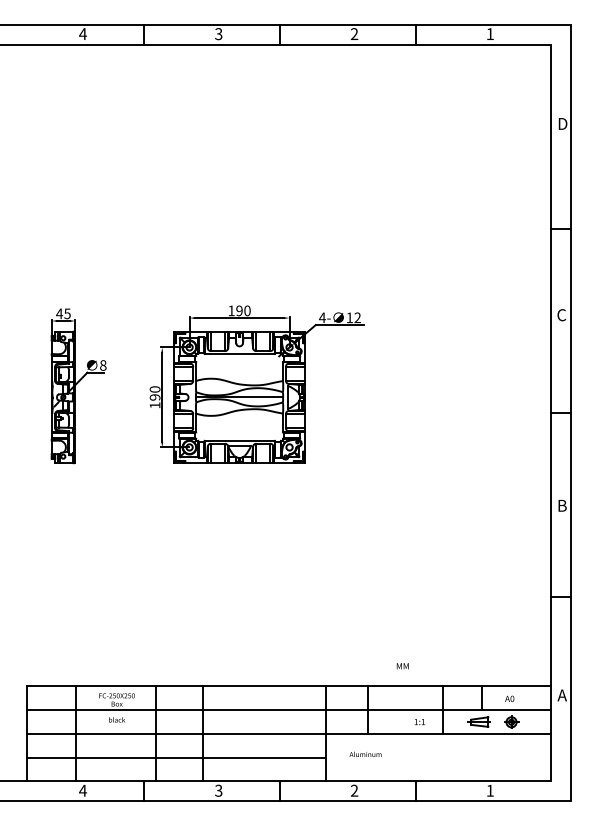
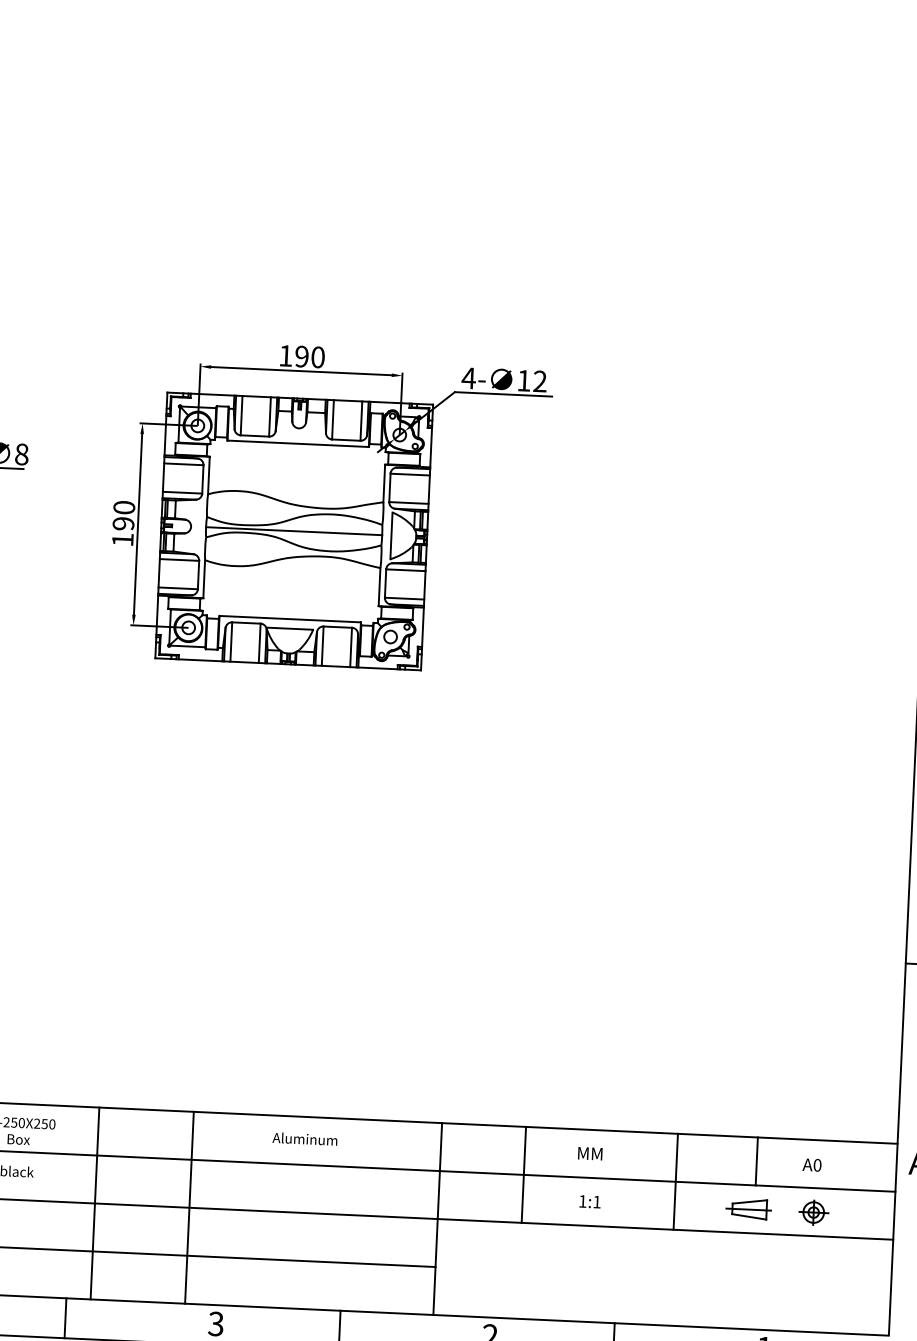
text: (402, 666) -> (589, 1154), moved
text: (419, 721) -> (589, 1200), moved
text: (365, 753) -> (304, 1137), moved

